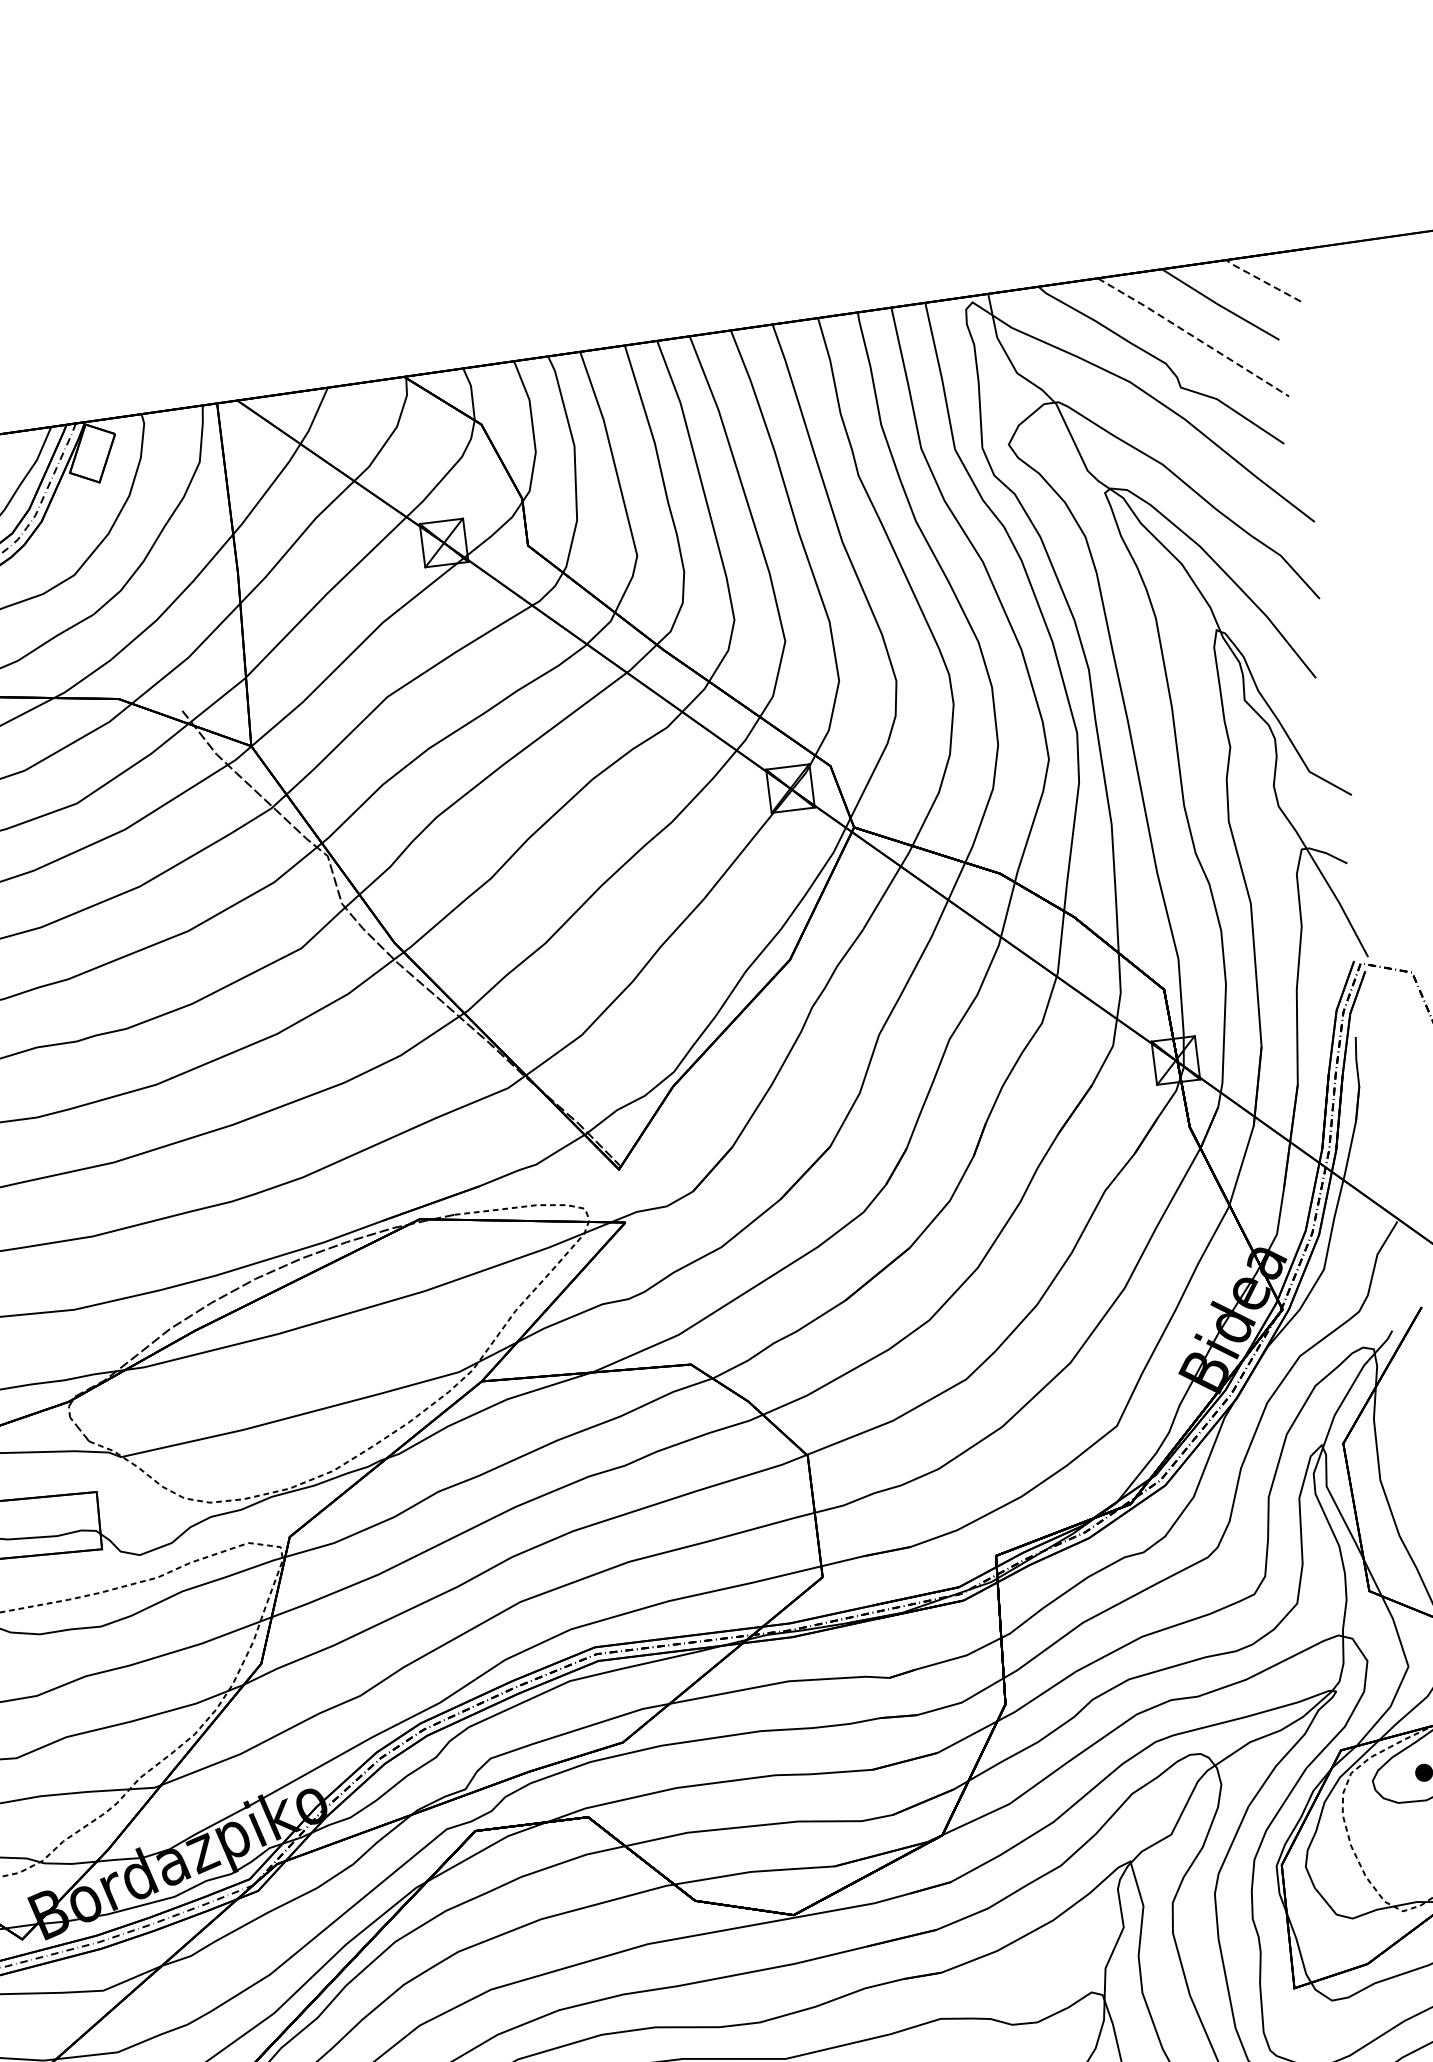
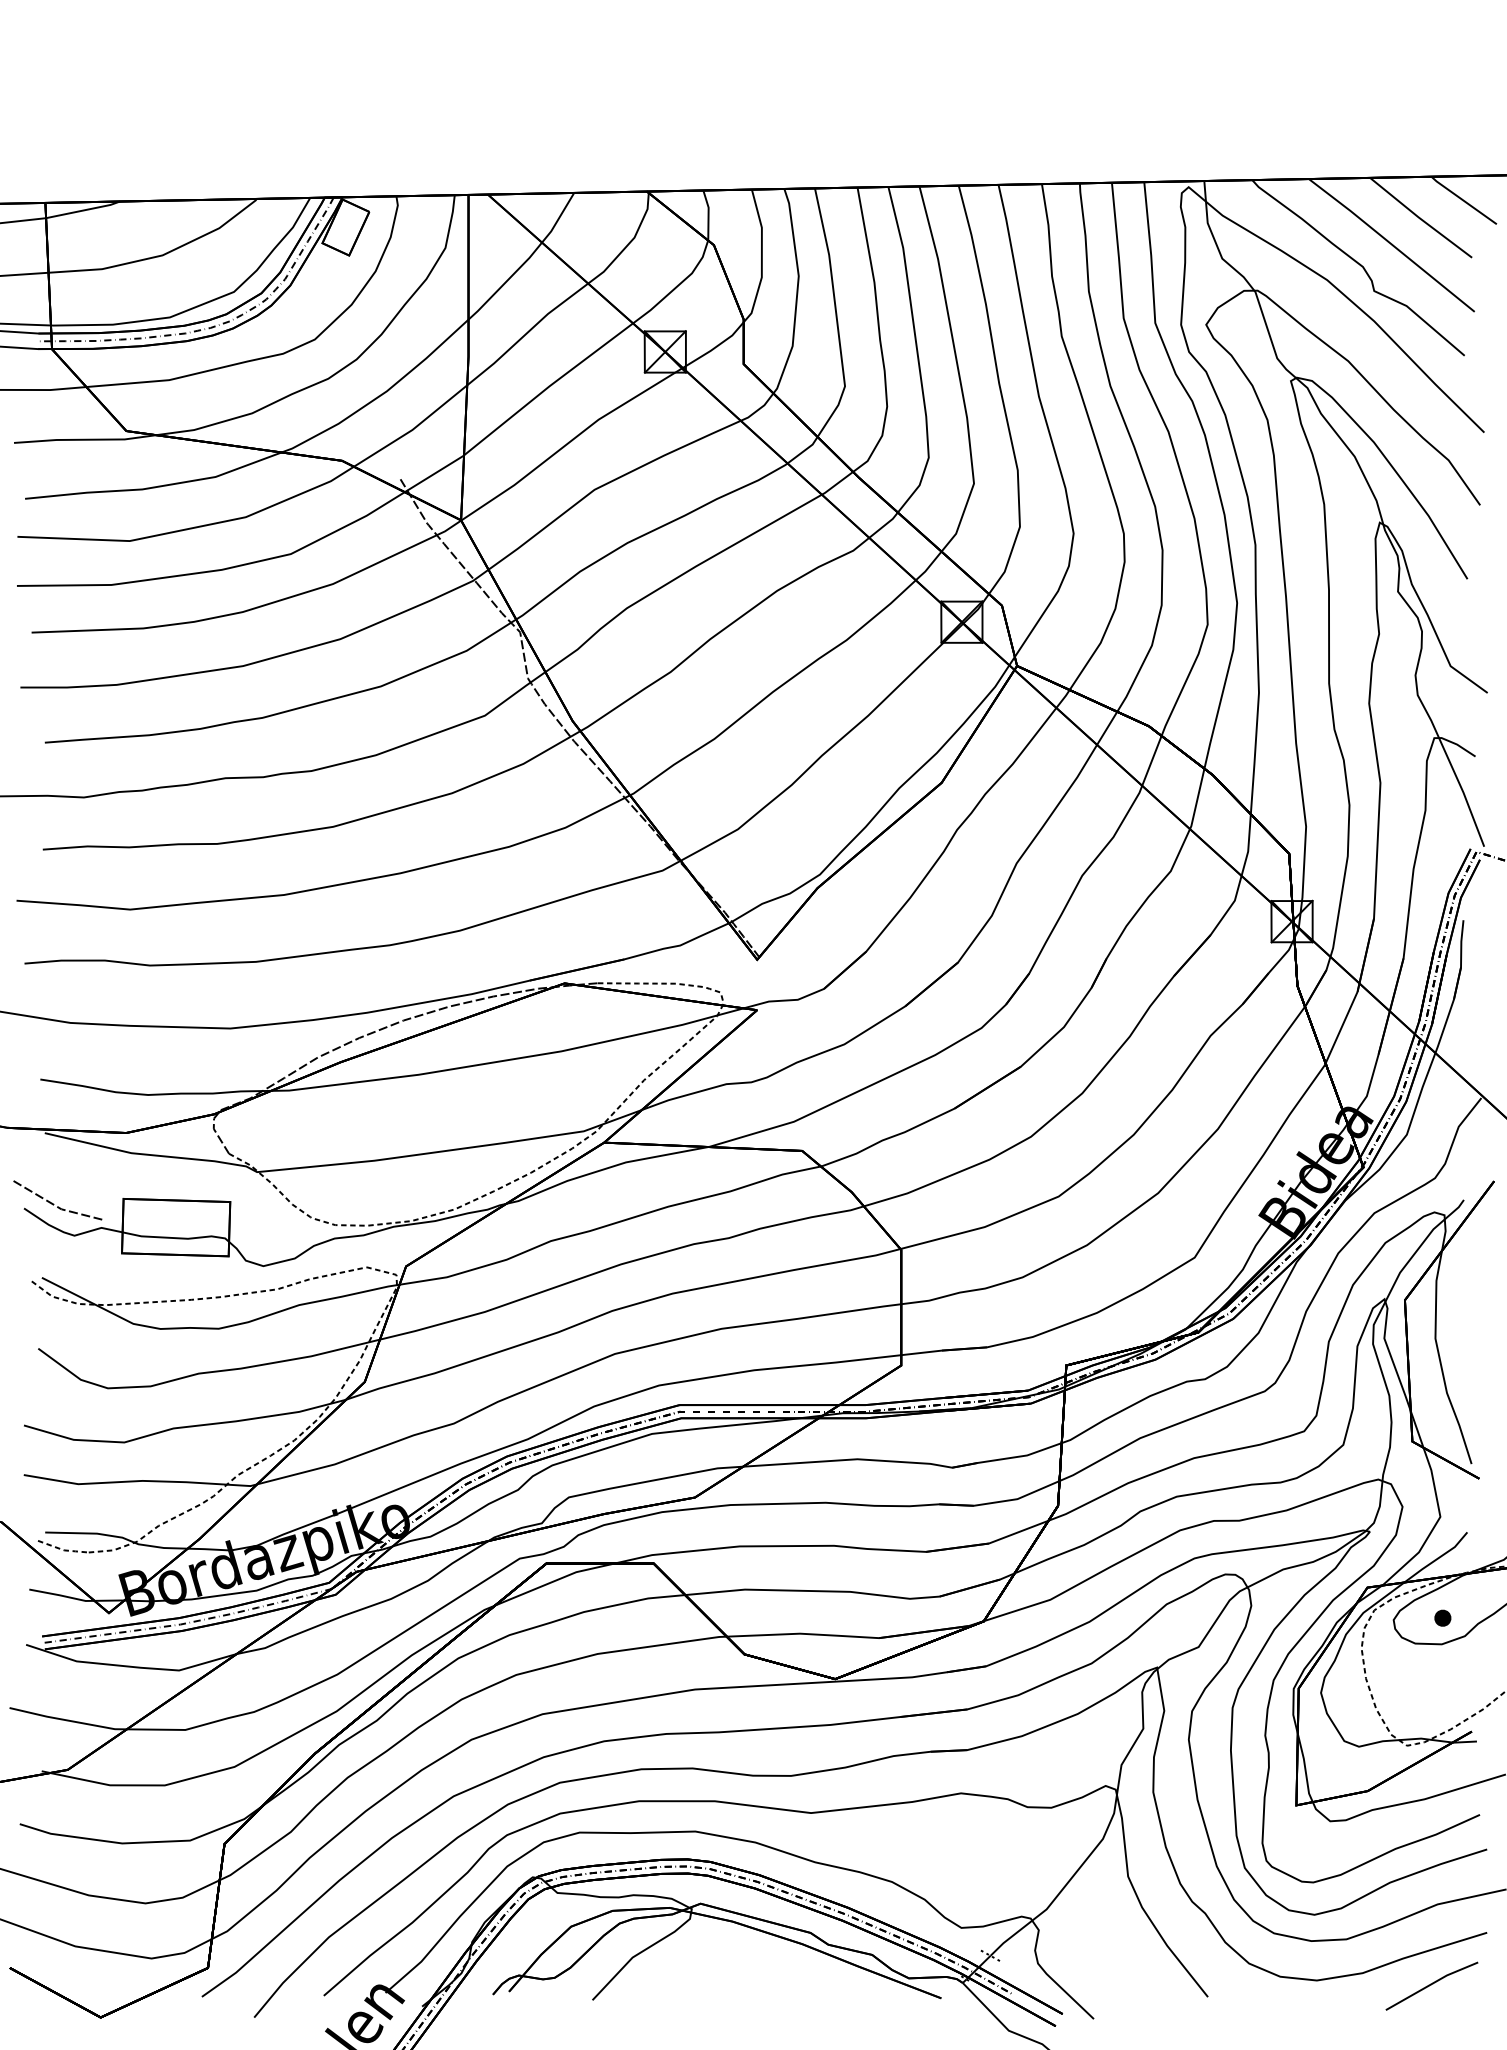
line: (1261, 280) -> (1462, 199), dashed -> solid
line: (1194, 336) -> (1392, 244), dashed -> solid

